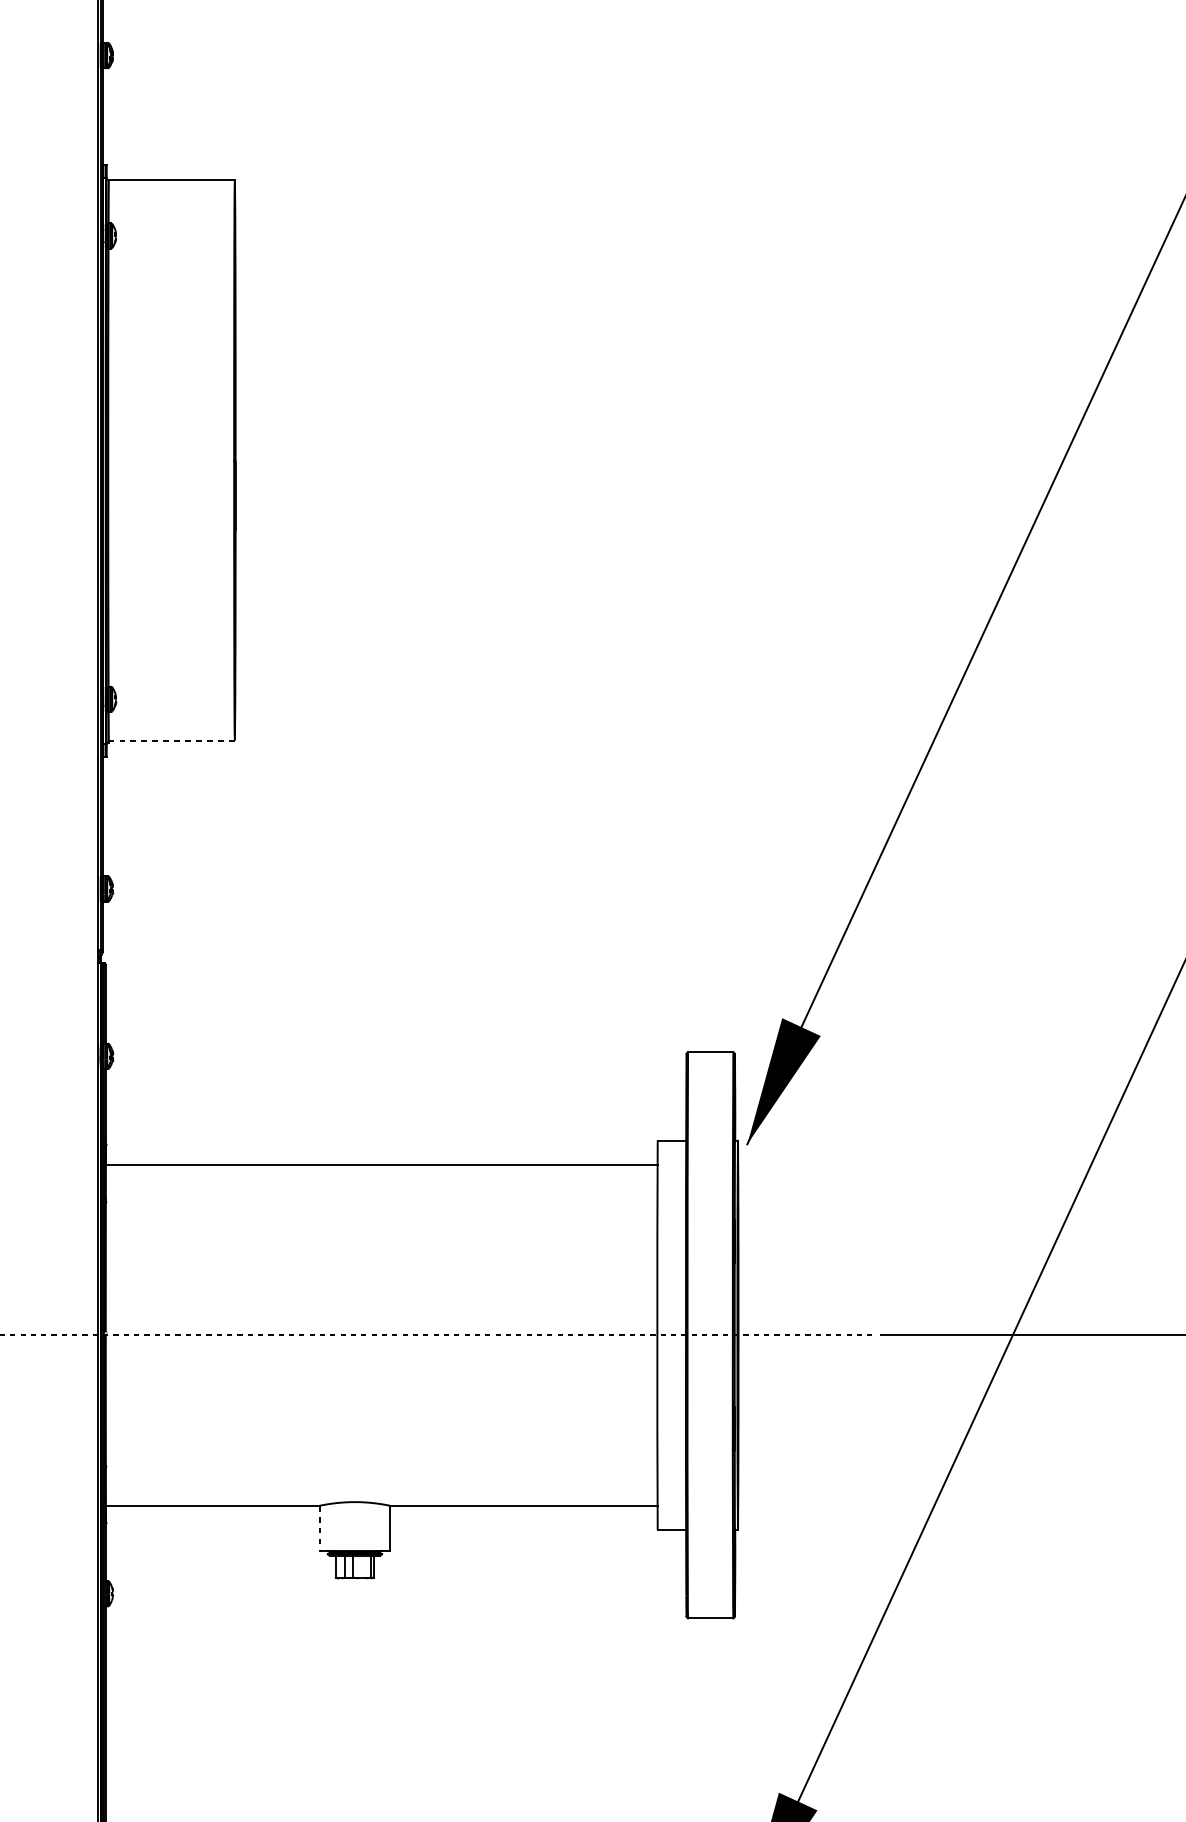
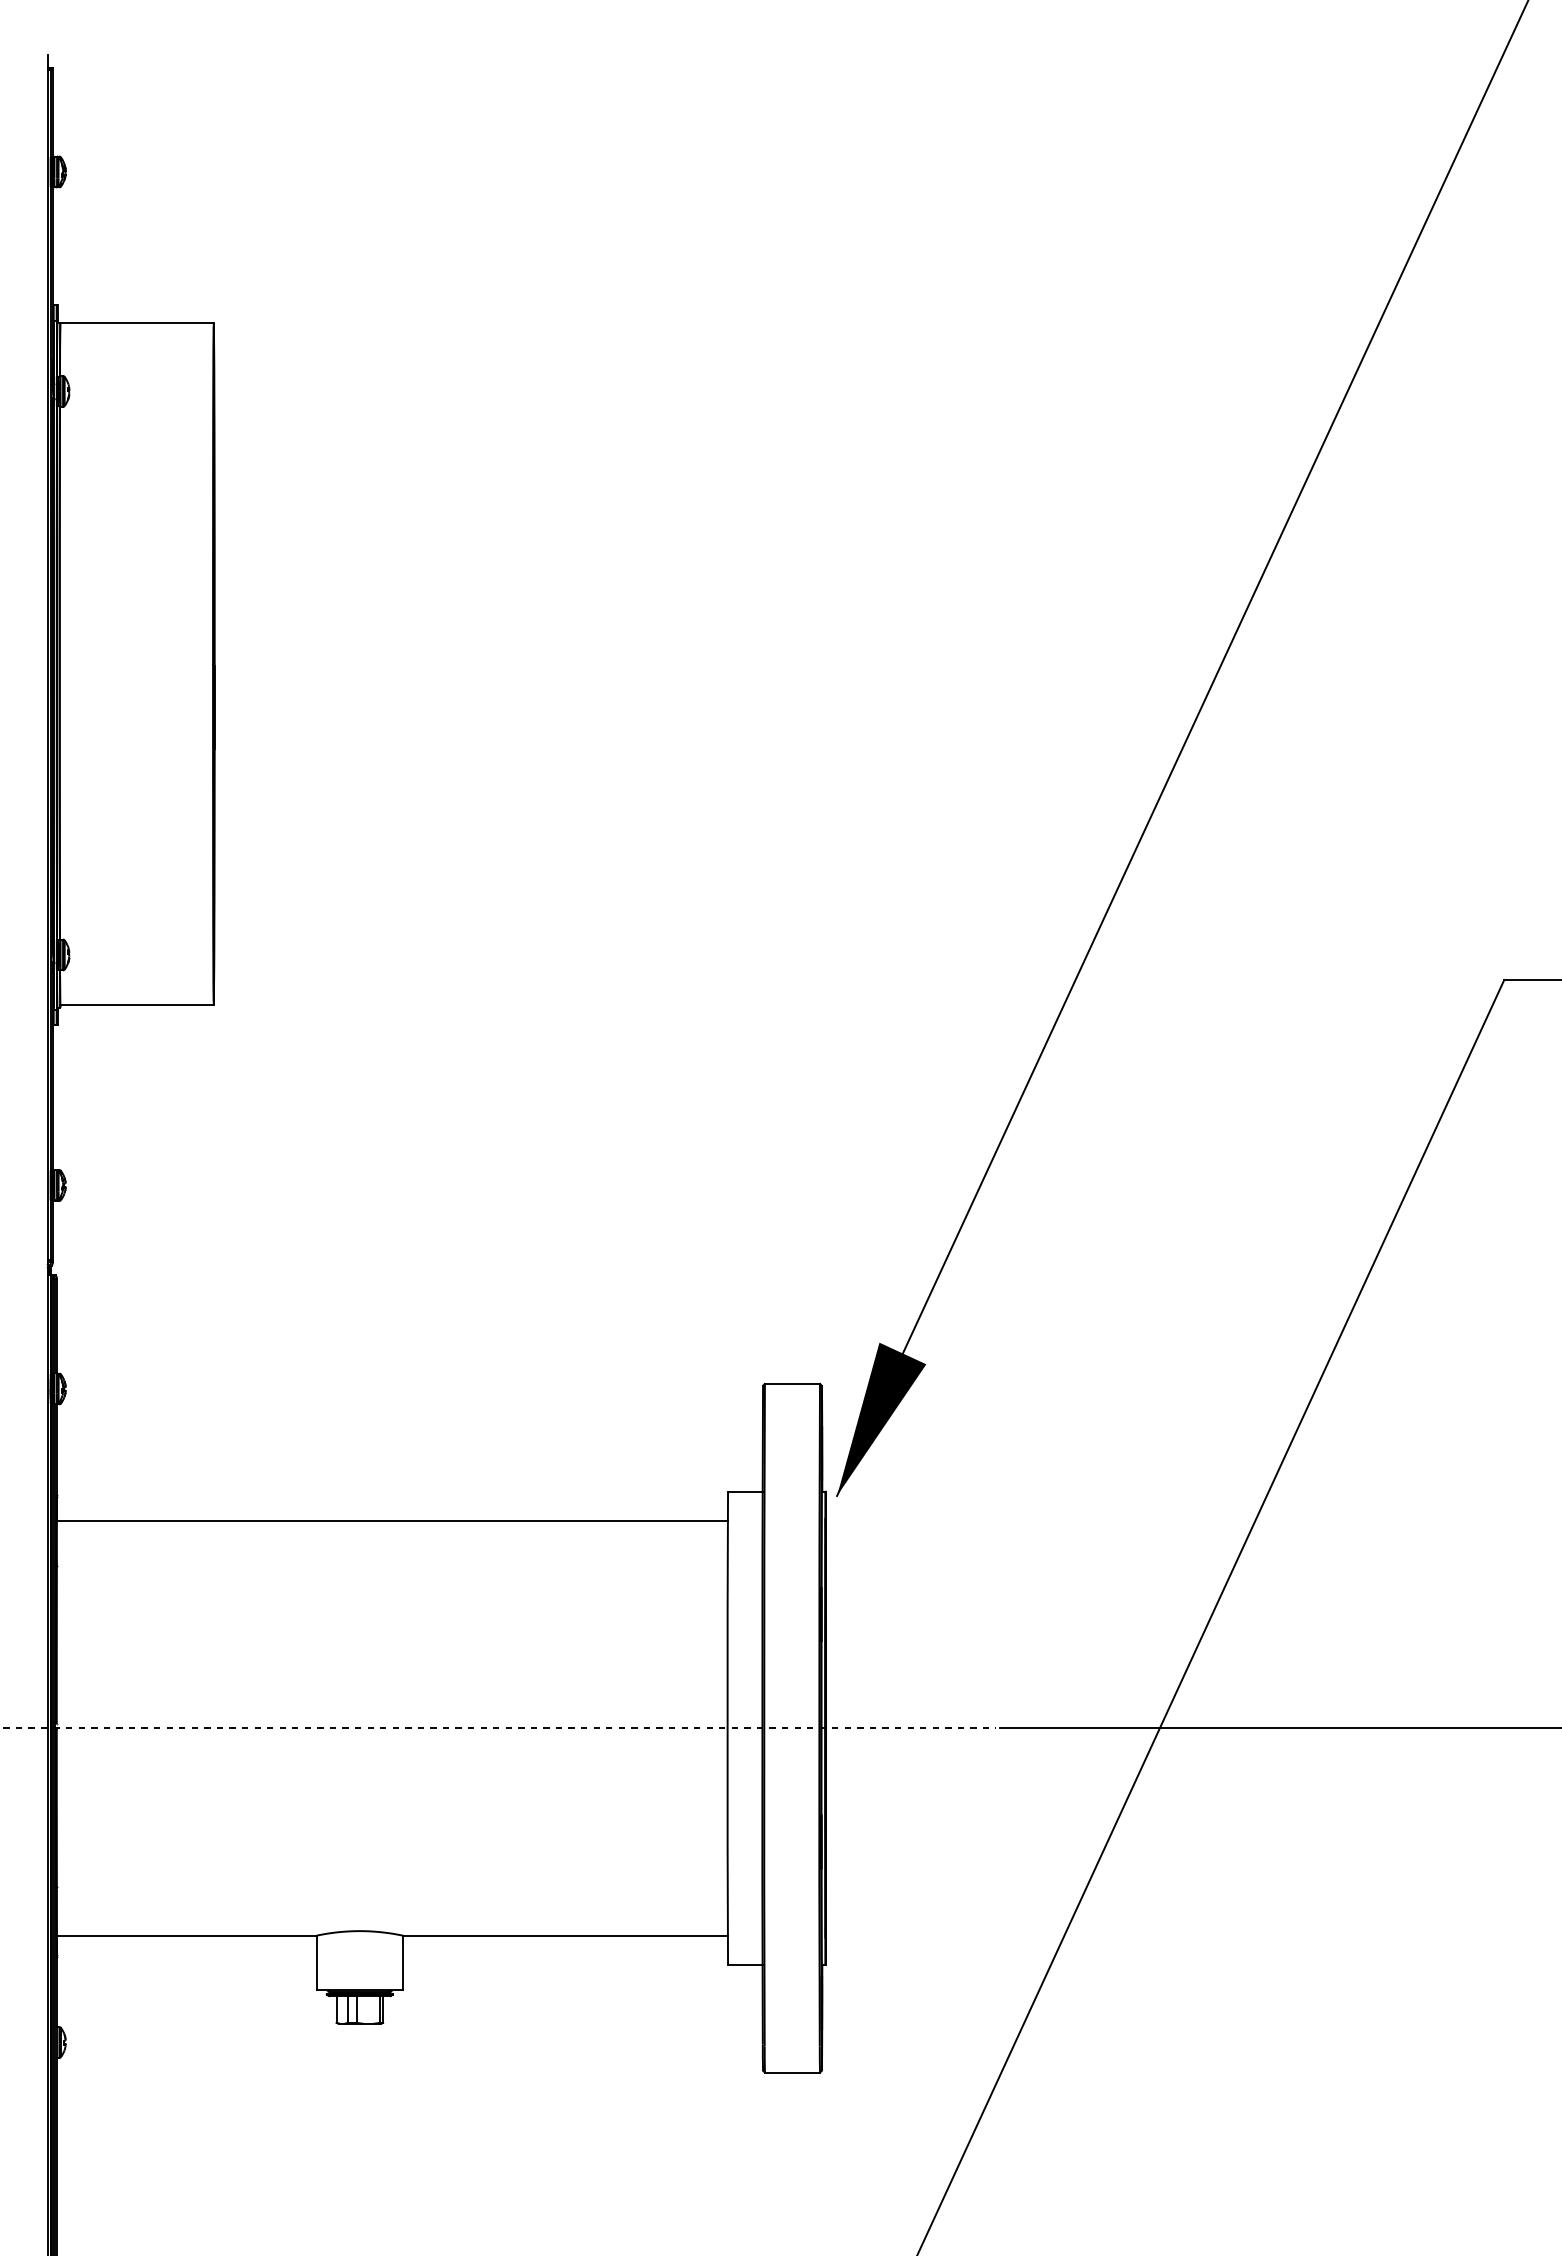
line: (172, 740) -> (137, 1004), dashed -> solid
line: (319, 1528) -> (316, 1963), dashed -> solid

